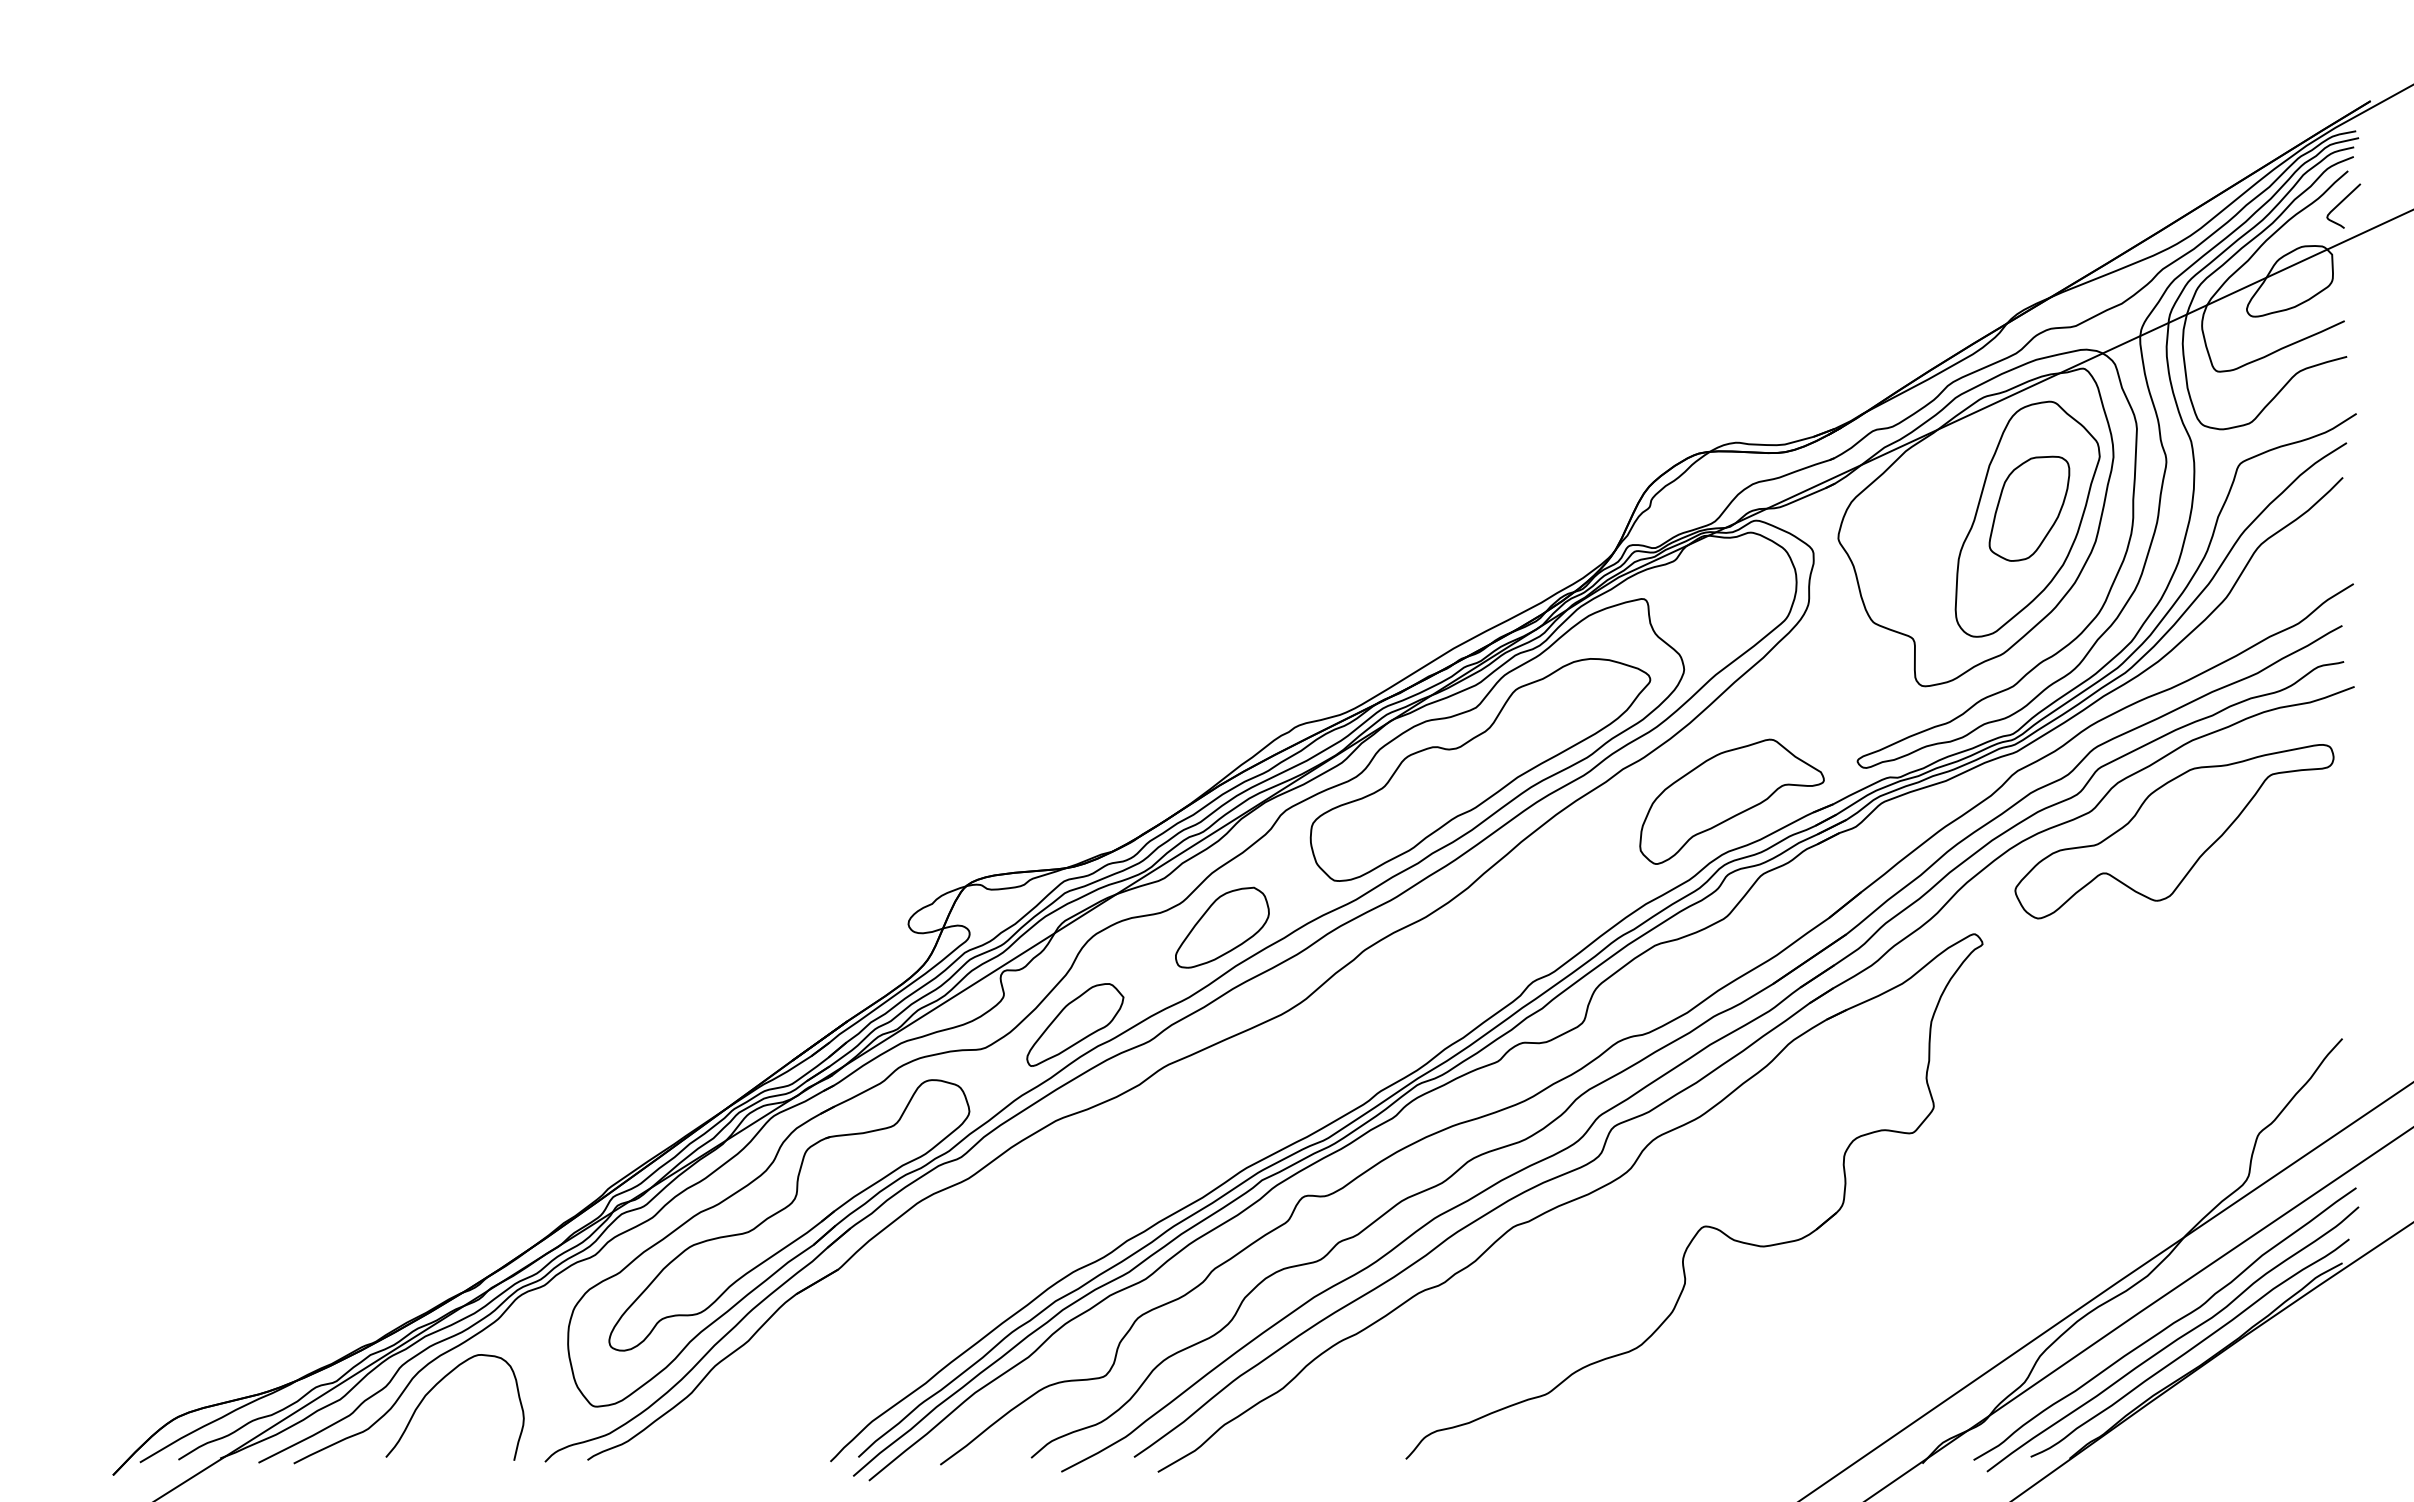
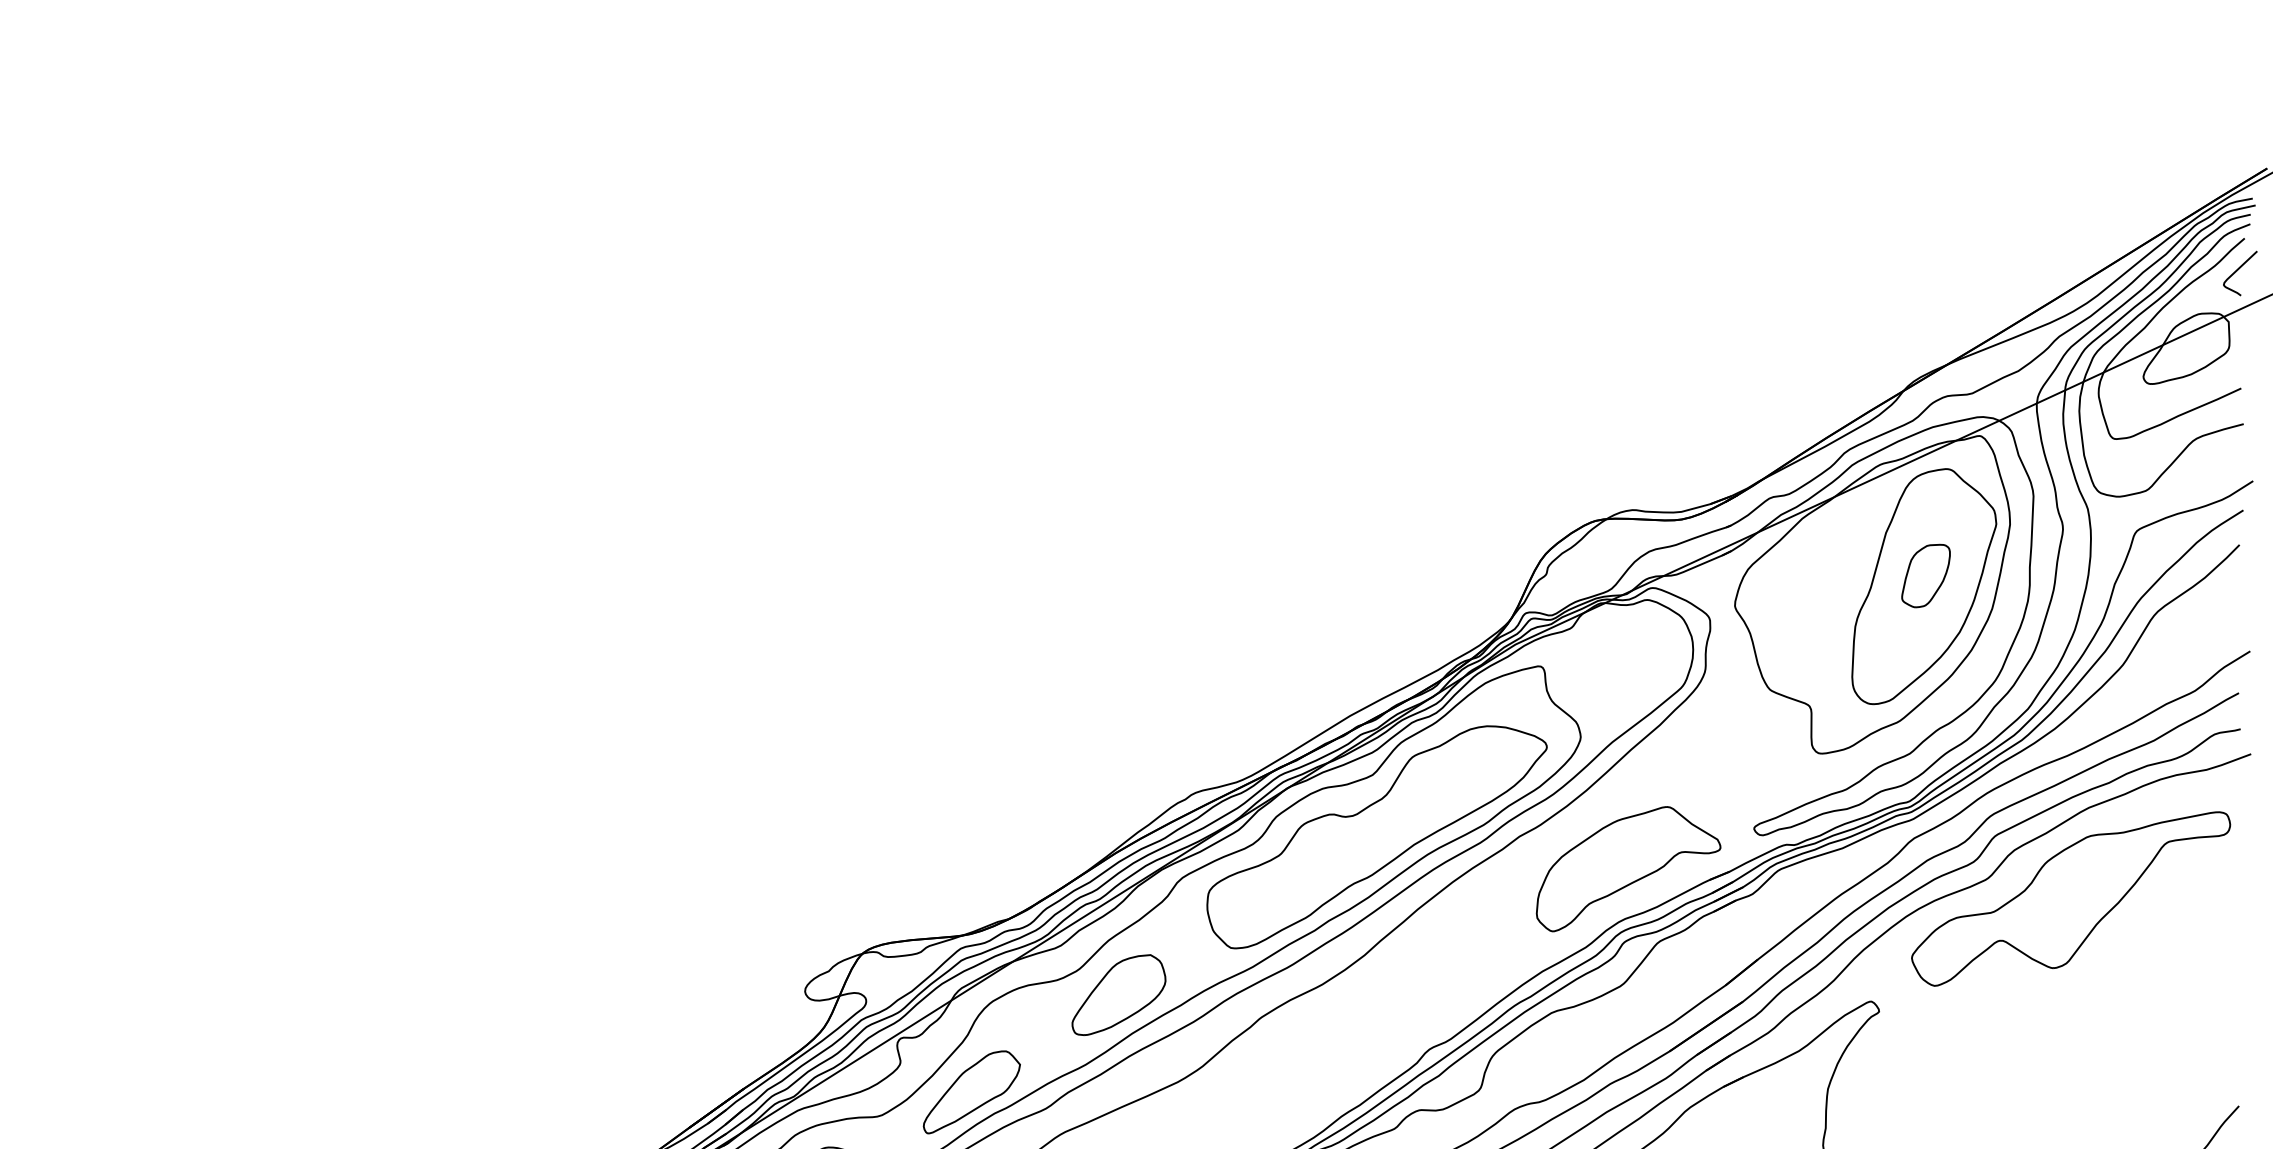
part: (2029, 508) -> (1926, 575), size x0.6

